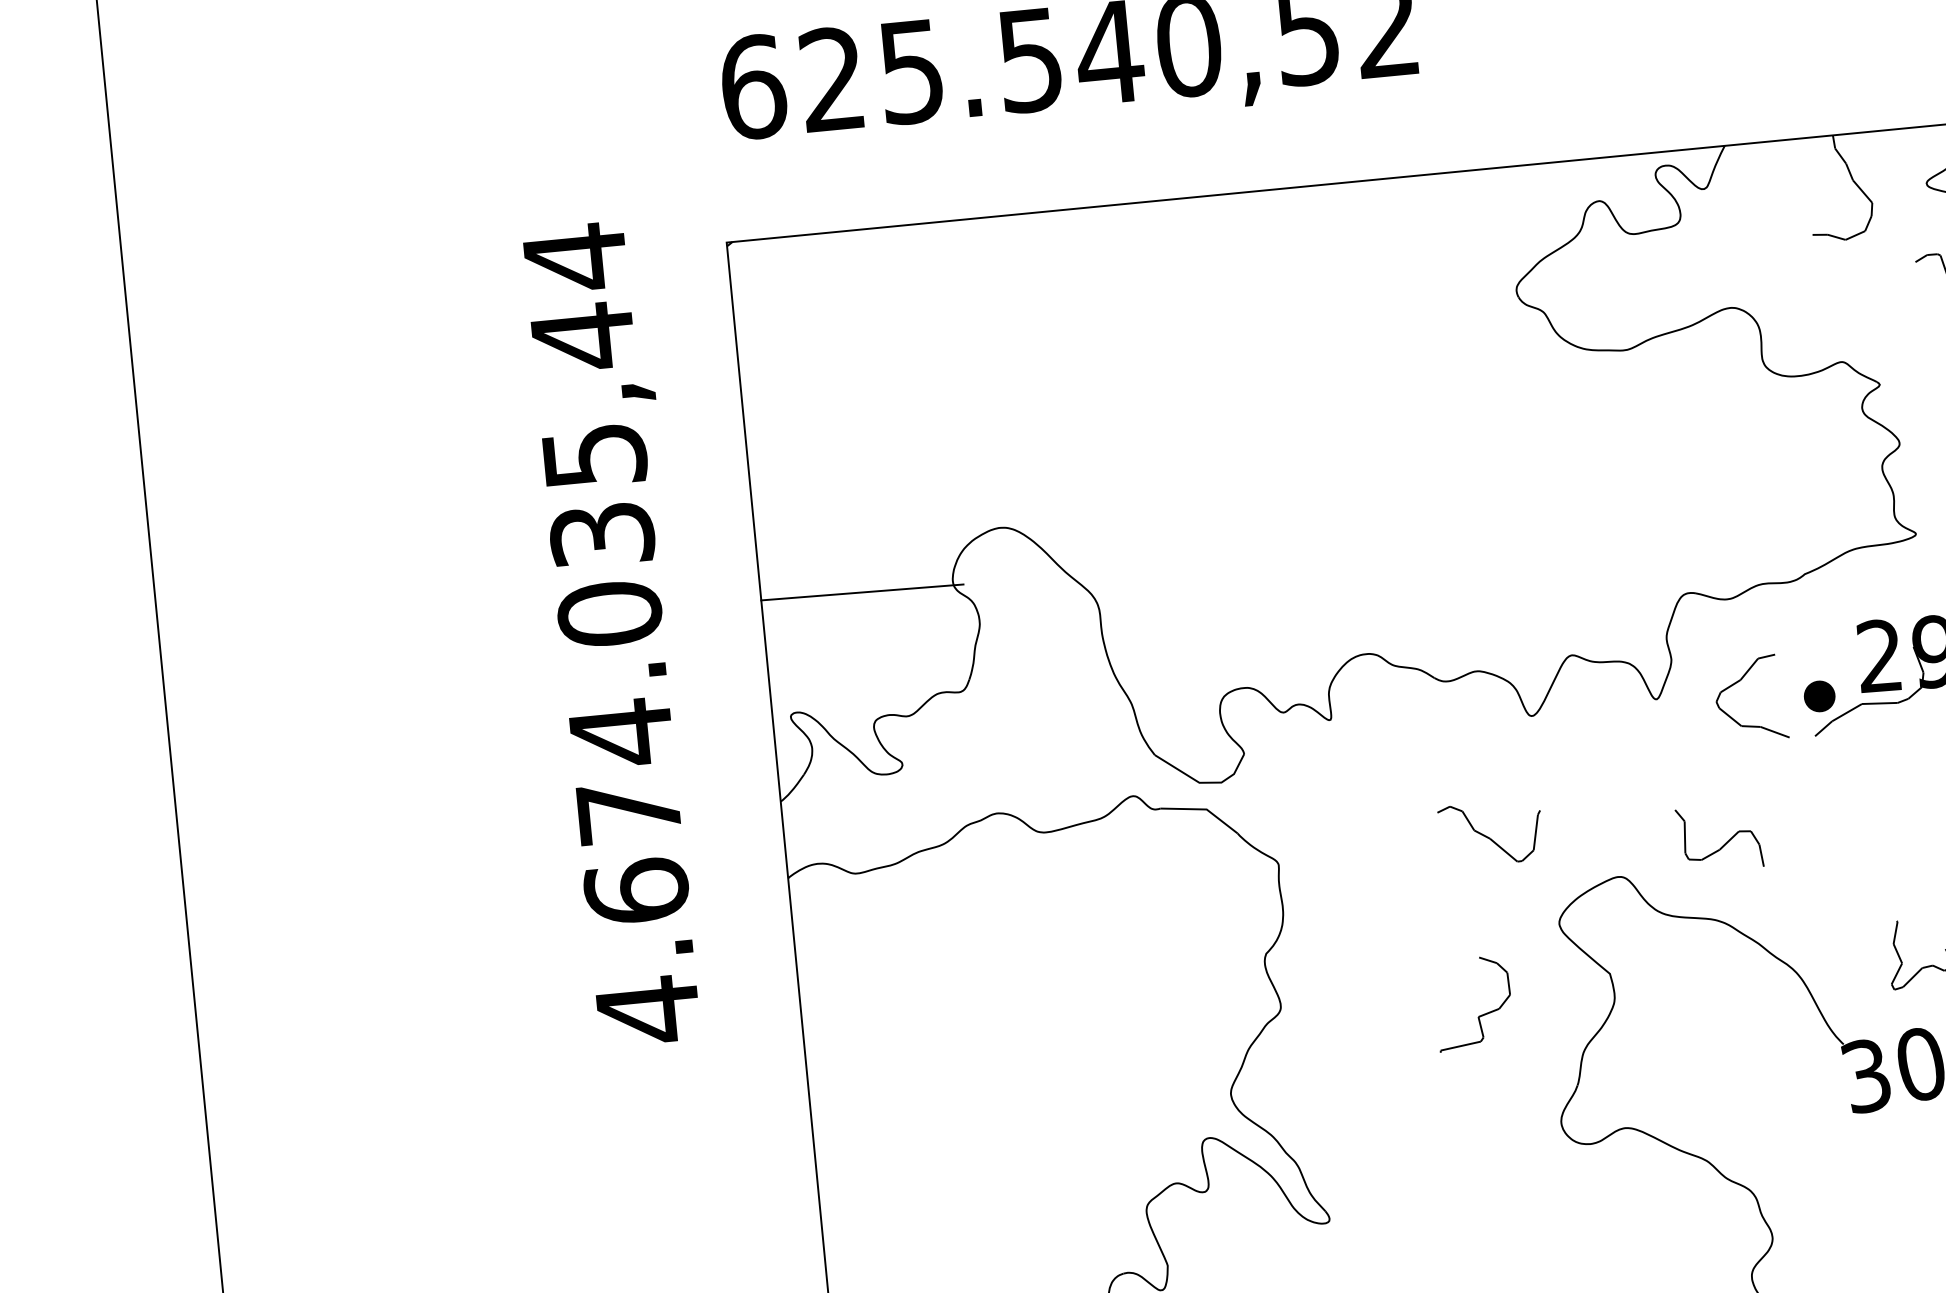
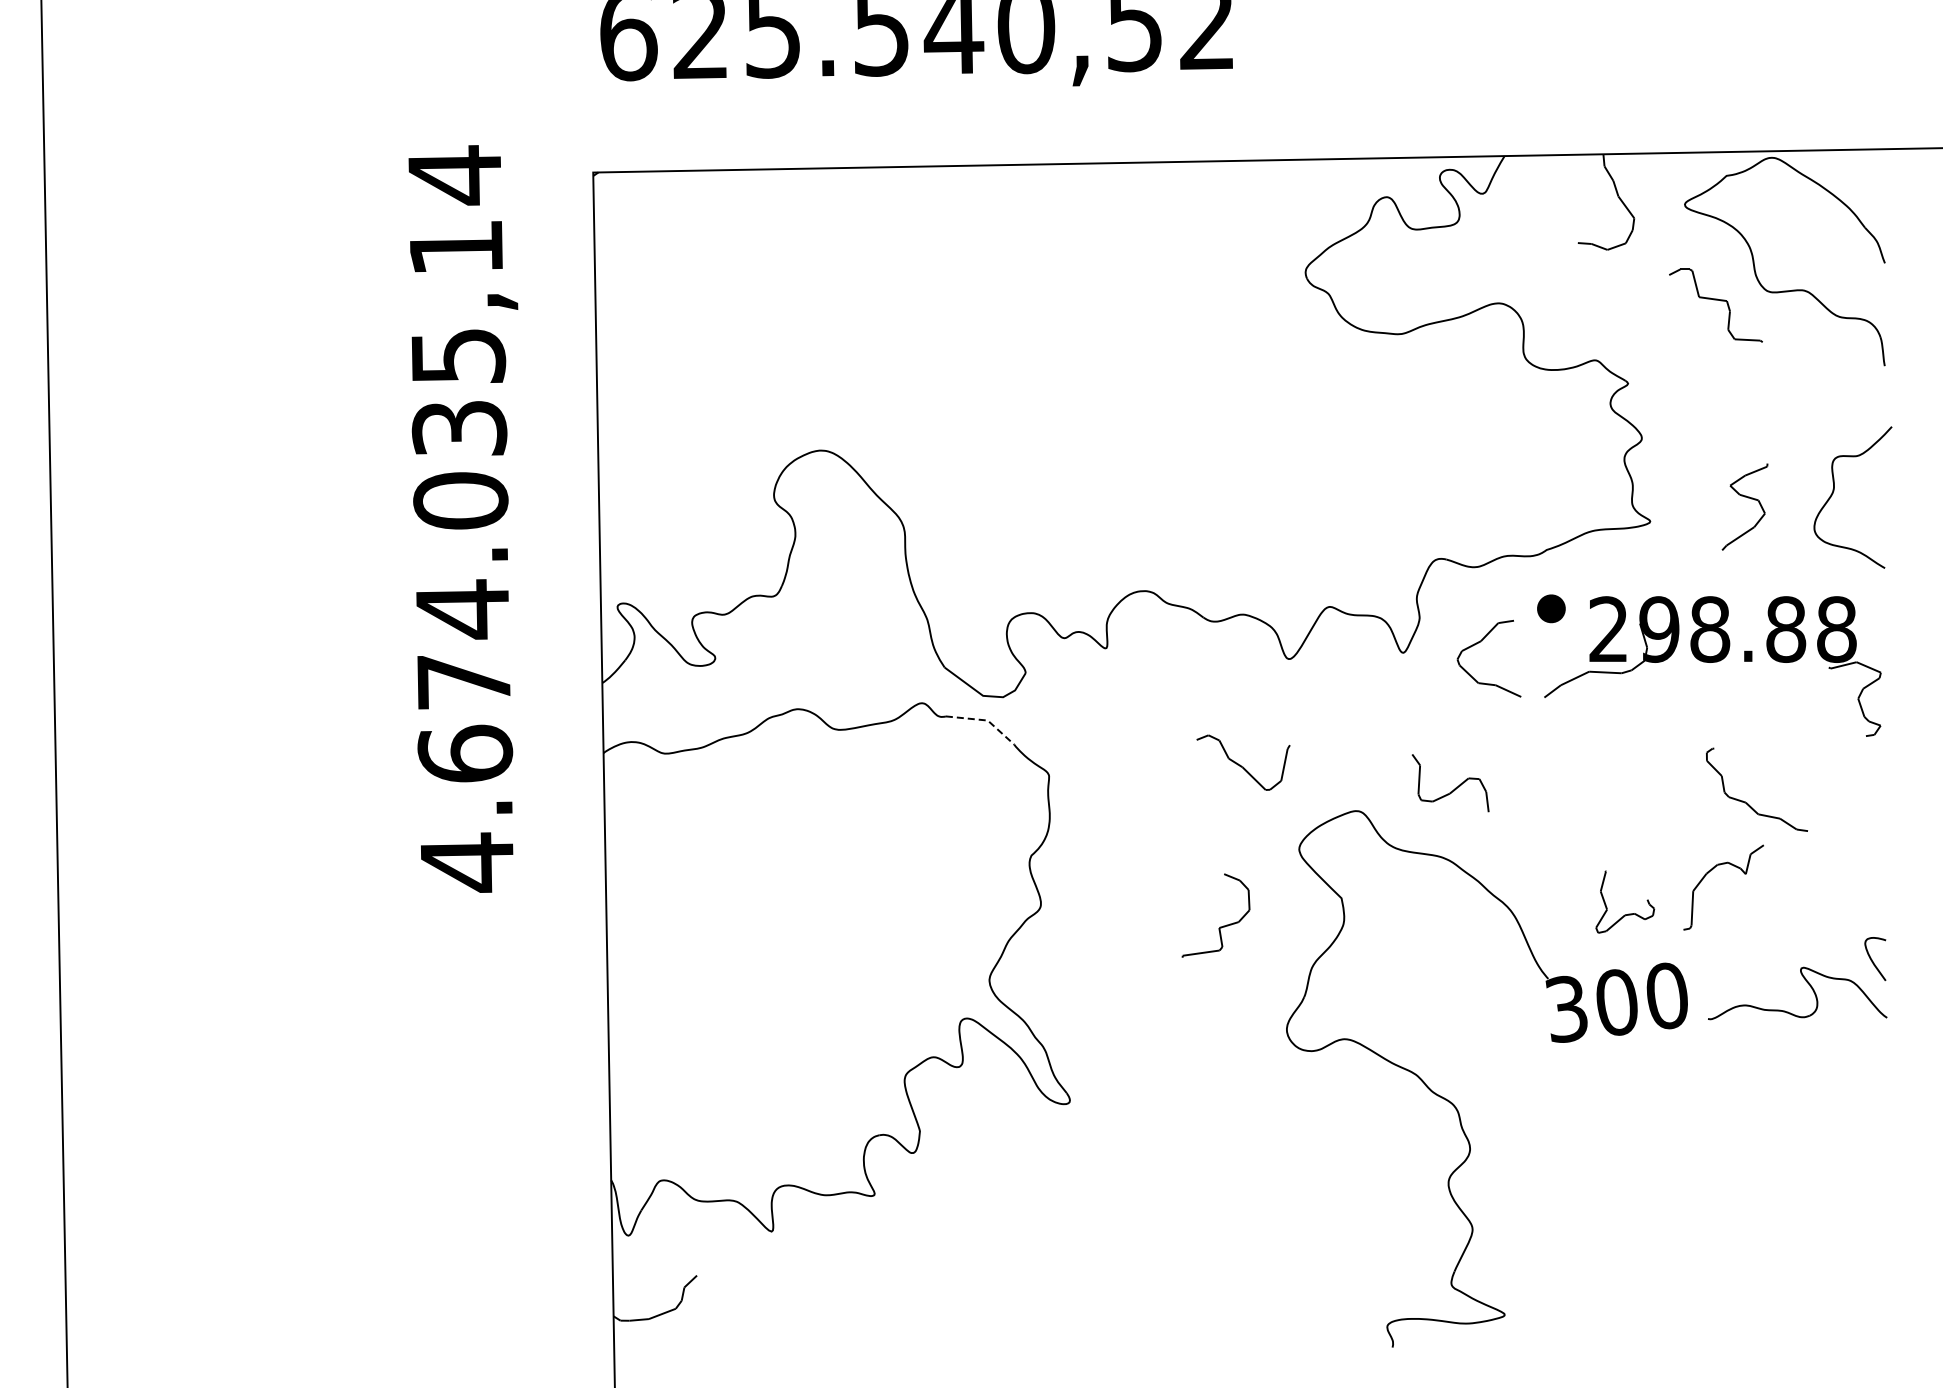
text: (583, 336) -> (456, 247), 4.674.035,44 -> 4.674.035,14
line: (862, 592) -> (691, 499), removed
part: (1819, 696) -> (1551, 608), moved
line: (1203, 809) -> (984, 720), solid -> dashed

